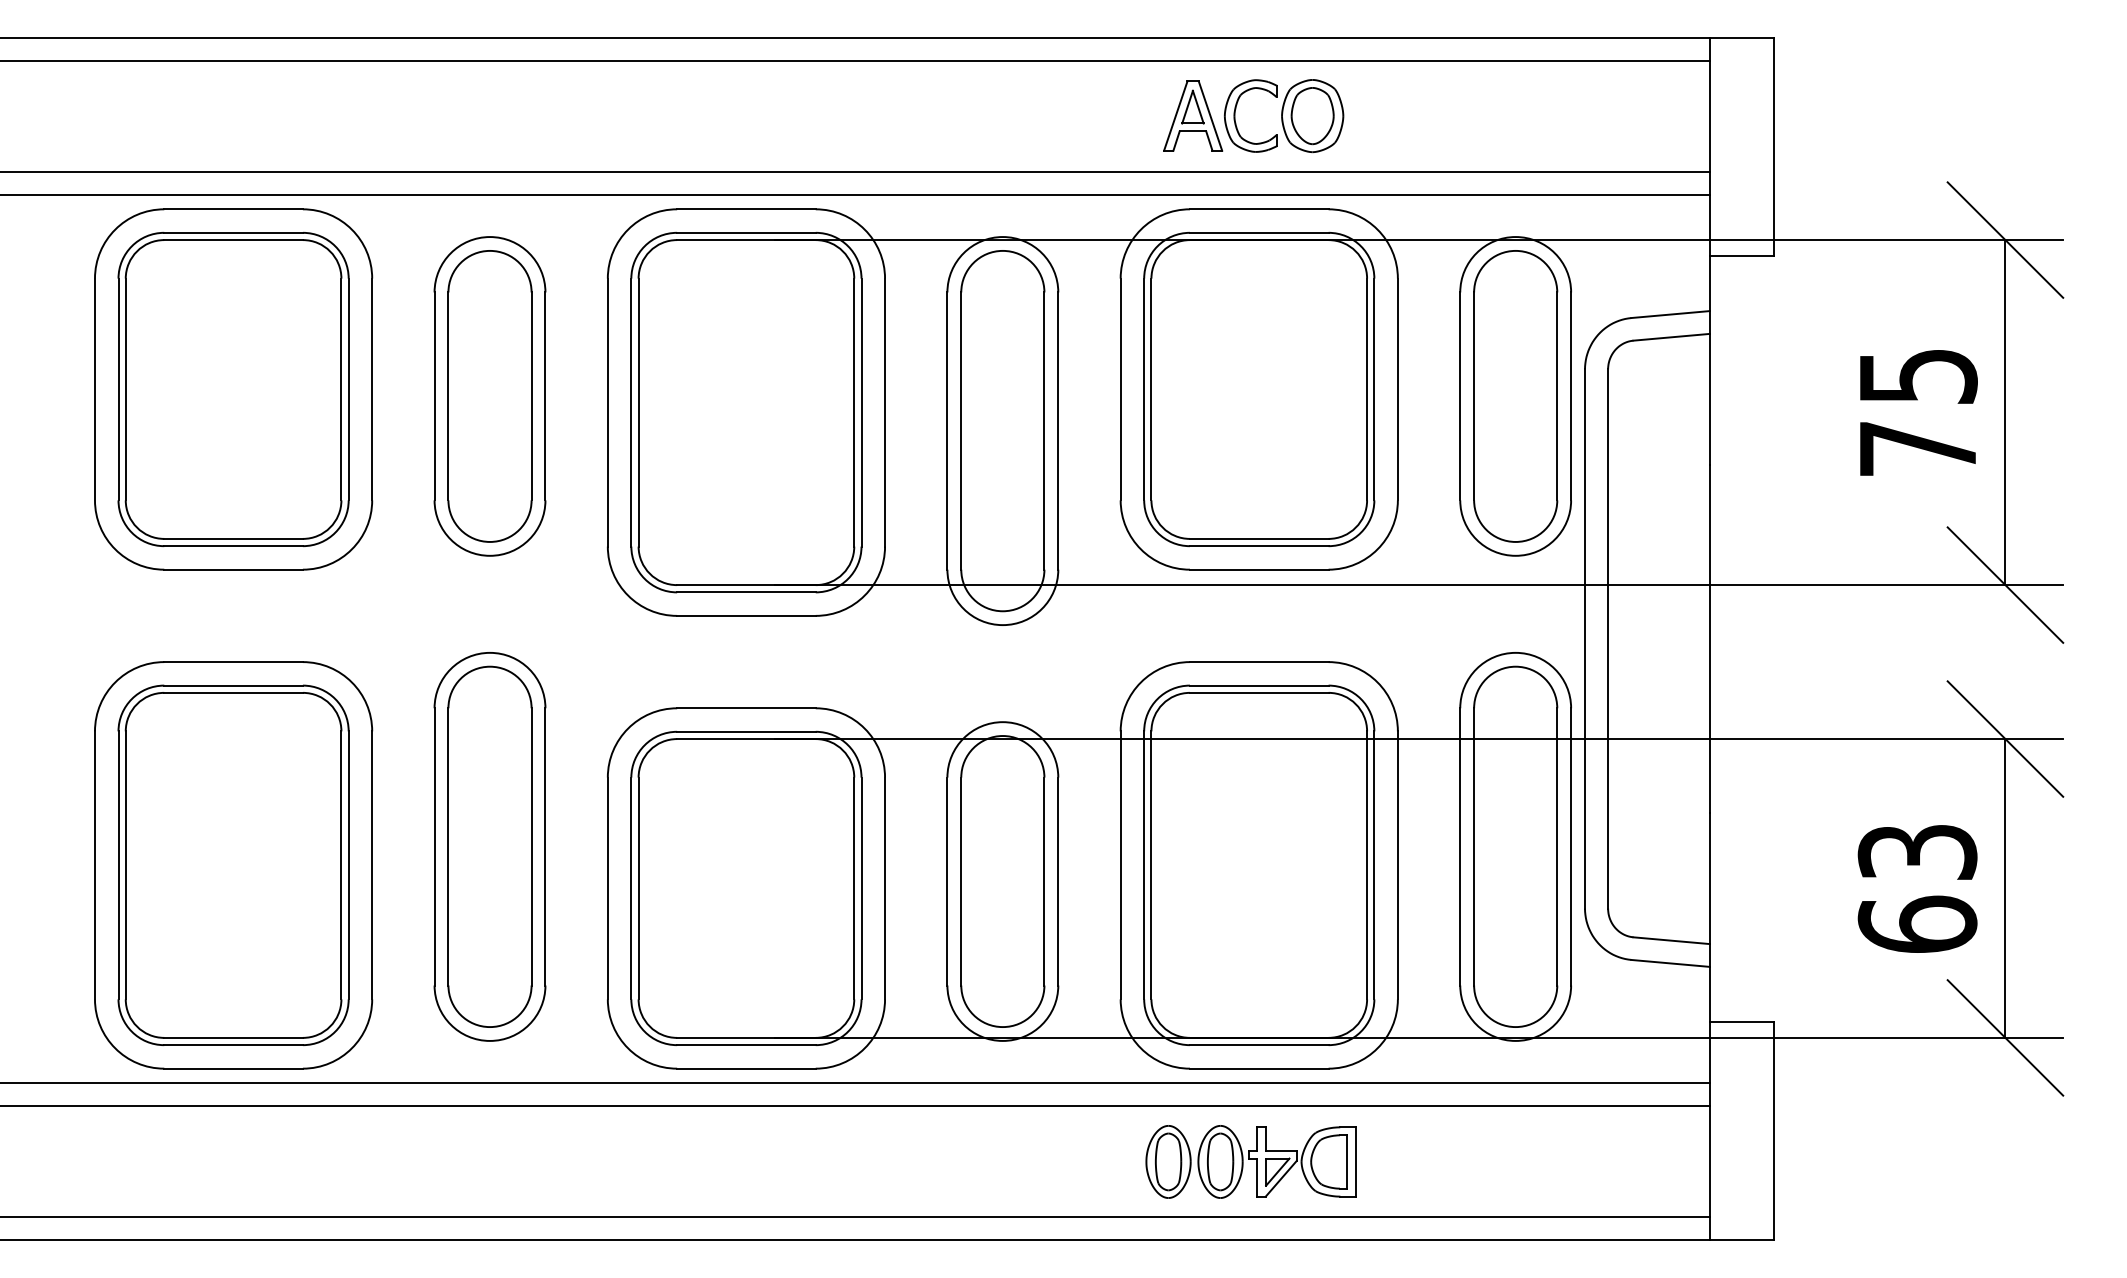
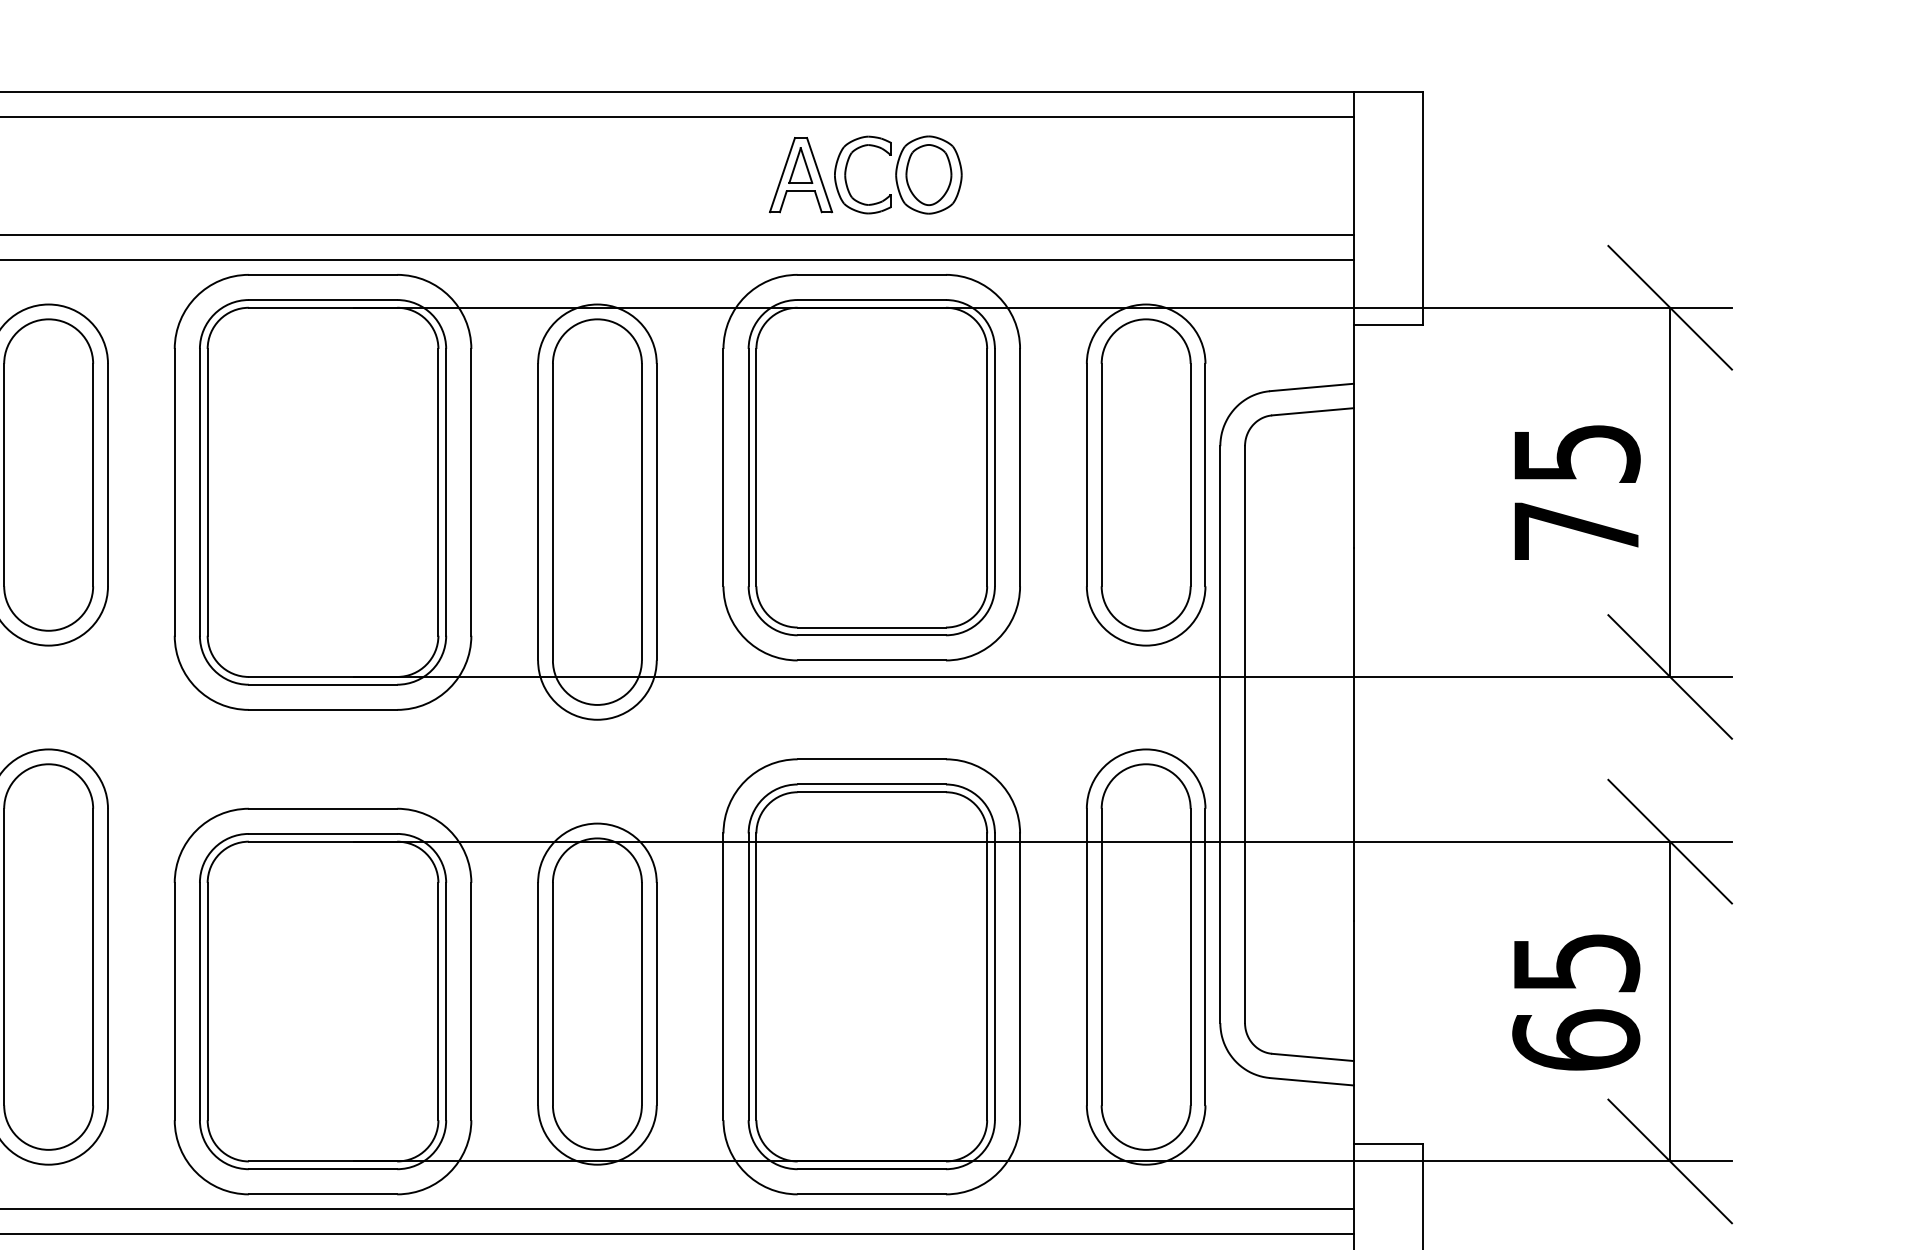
text: (1917, 852) -> (1576, 963), 63 -> 65

